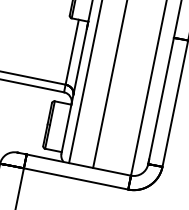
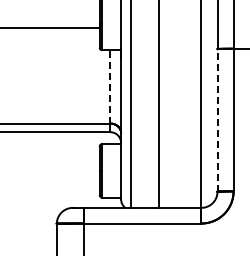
line: (72, 51) -> (110, 86), solid -> dashed
line: (161, 100) -> (217, 119), solid -> dashed

